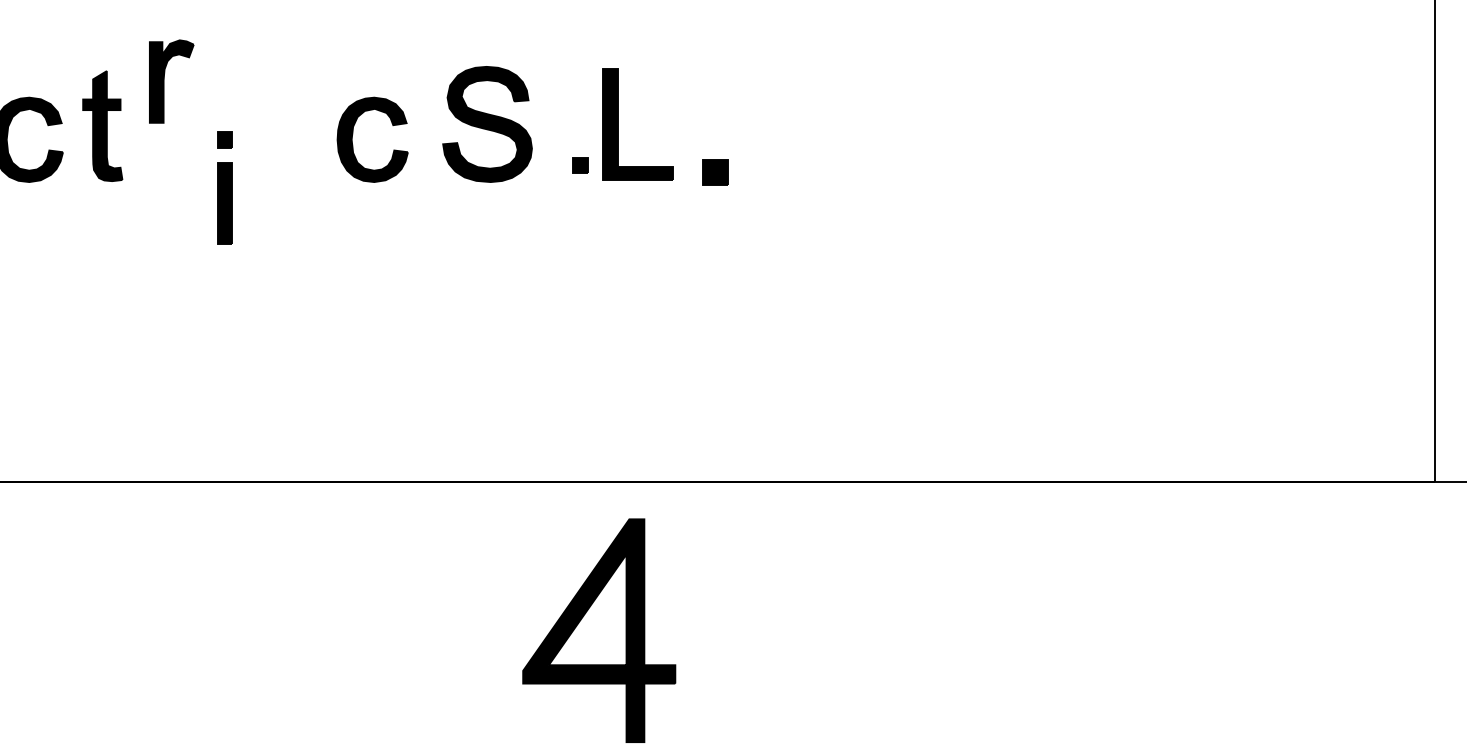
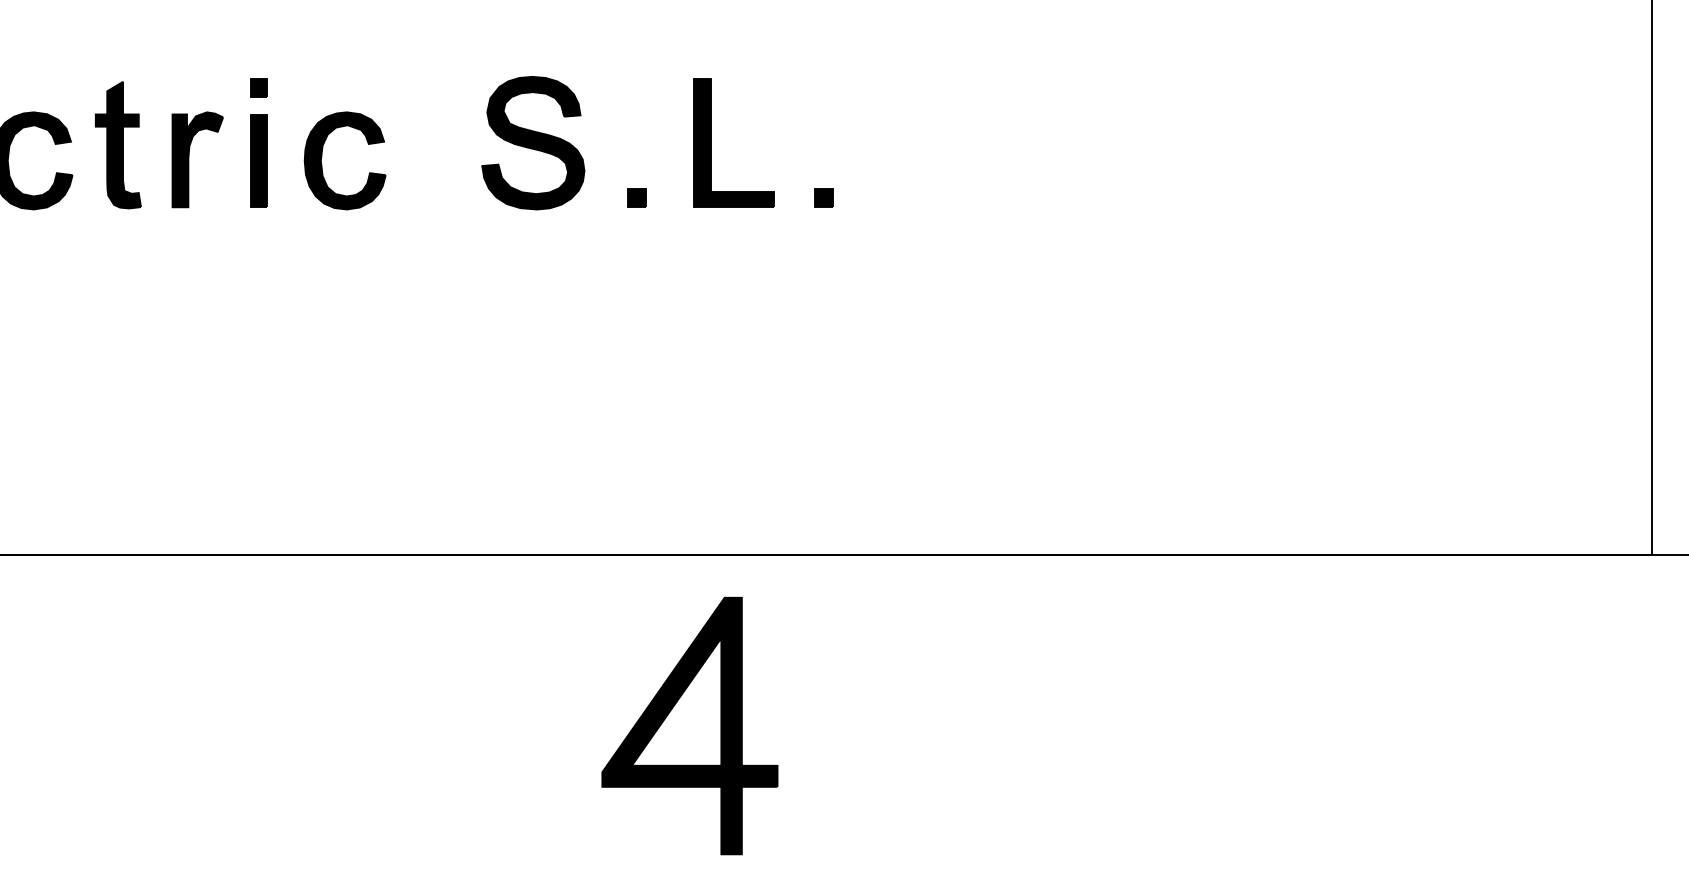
part: (164, 81) -> (189, 159), moved
part: (487, 124) -> (533, 143), moved
part: (353, 136) -> (322, 157), moved
part: (579, 164) -> (636, 197), moved
part: (715, 171) -> (823, 197), size x0.62
part: (224, 187) -> (258, 142), moved

